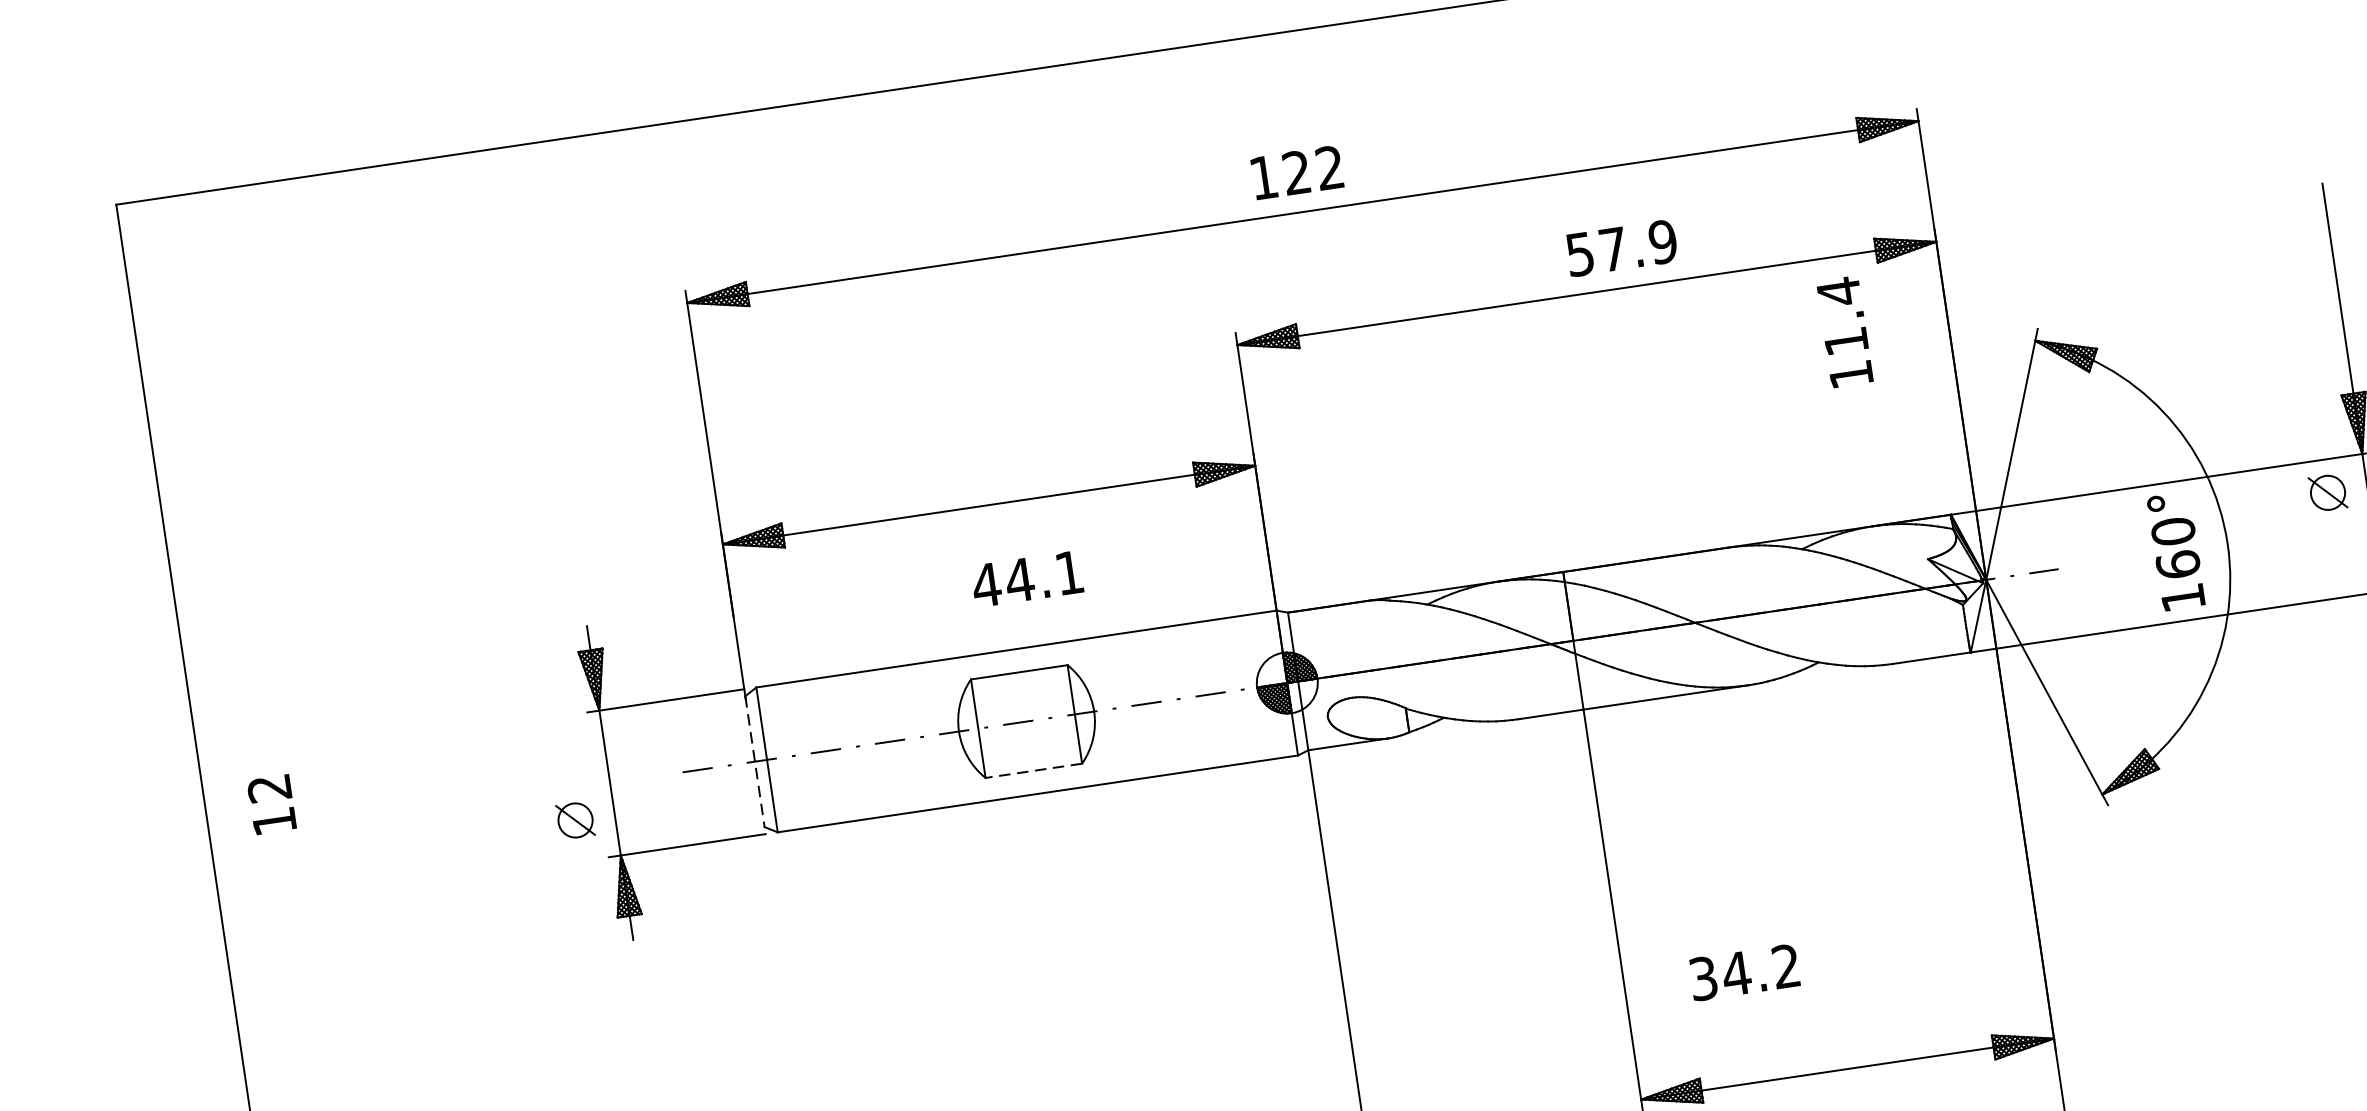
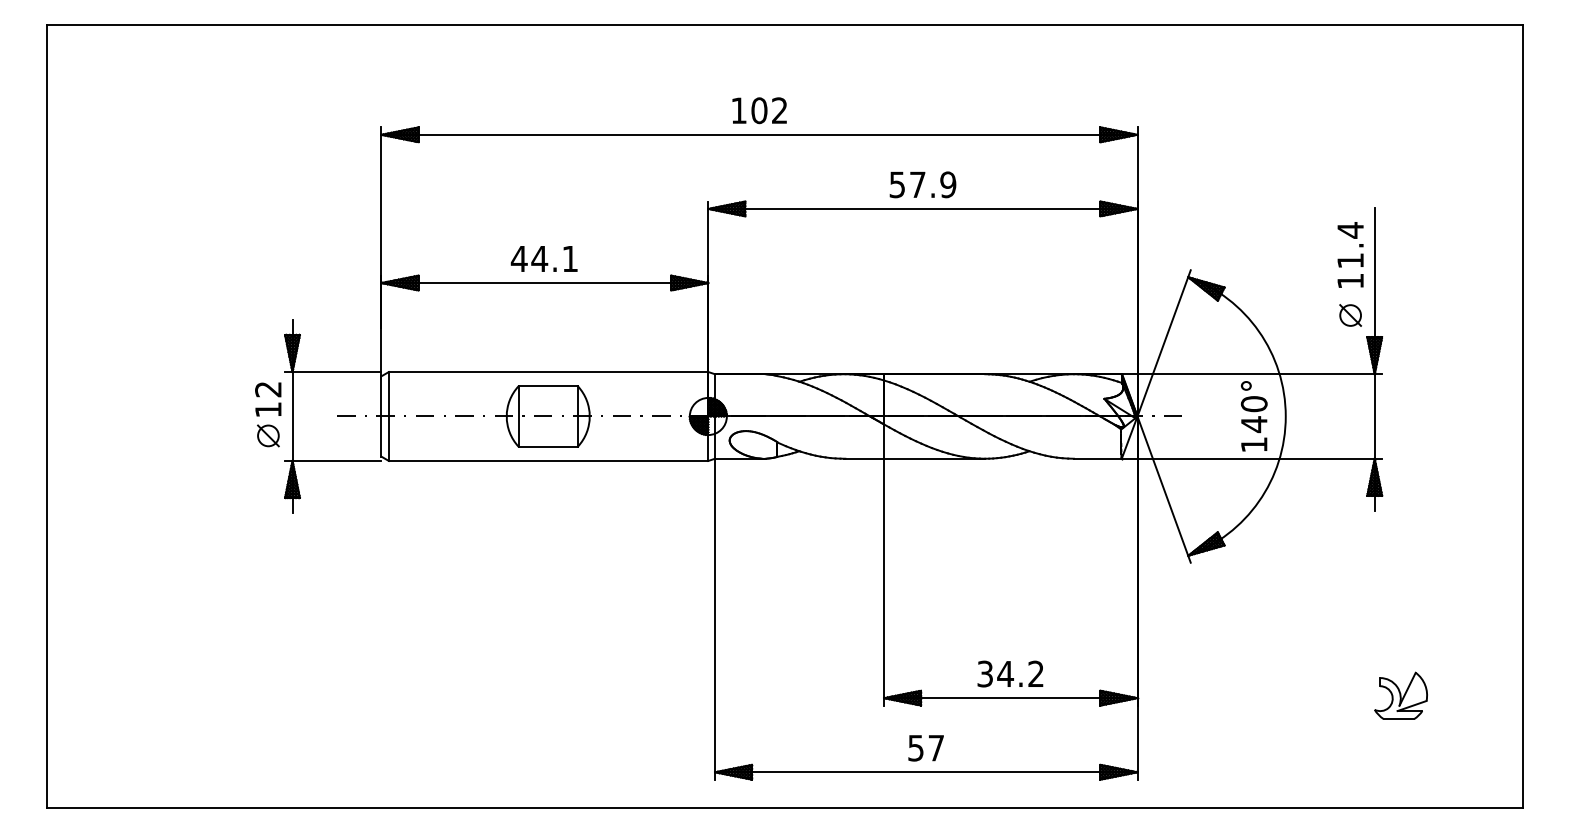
text: (1297, 172) -> (759, 110), 122 -> 102
text: (1620, 247) -> (922, 184), moved
text: (1844, 331) -> (1350, 254), moved
part: (2327, 492) -> (1350, 315), moved
text: (2177, 565) -> (1253, 424), 160° -> 140°
text: (1025, 578) -> (543, 258), moved
line: (755, 761) -> (381, 416), dashed -> solid
line: (1034, 770) -> (548, 446), dashed -> solid
text: (272, 804) -> (268, 399), moved
text: (1744, 971) -> (1010, 673), moved

